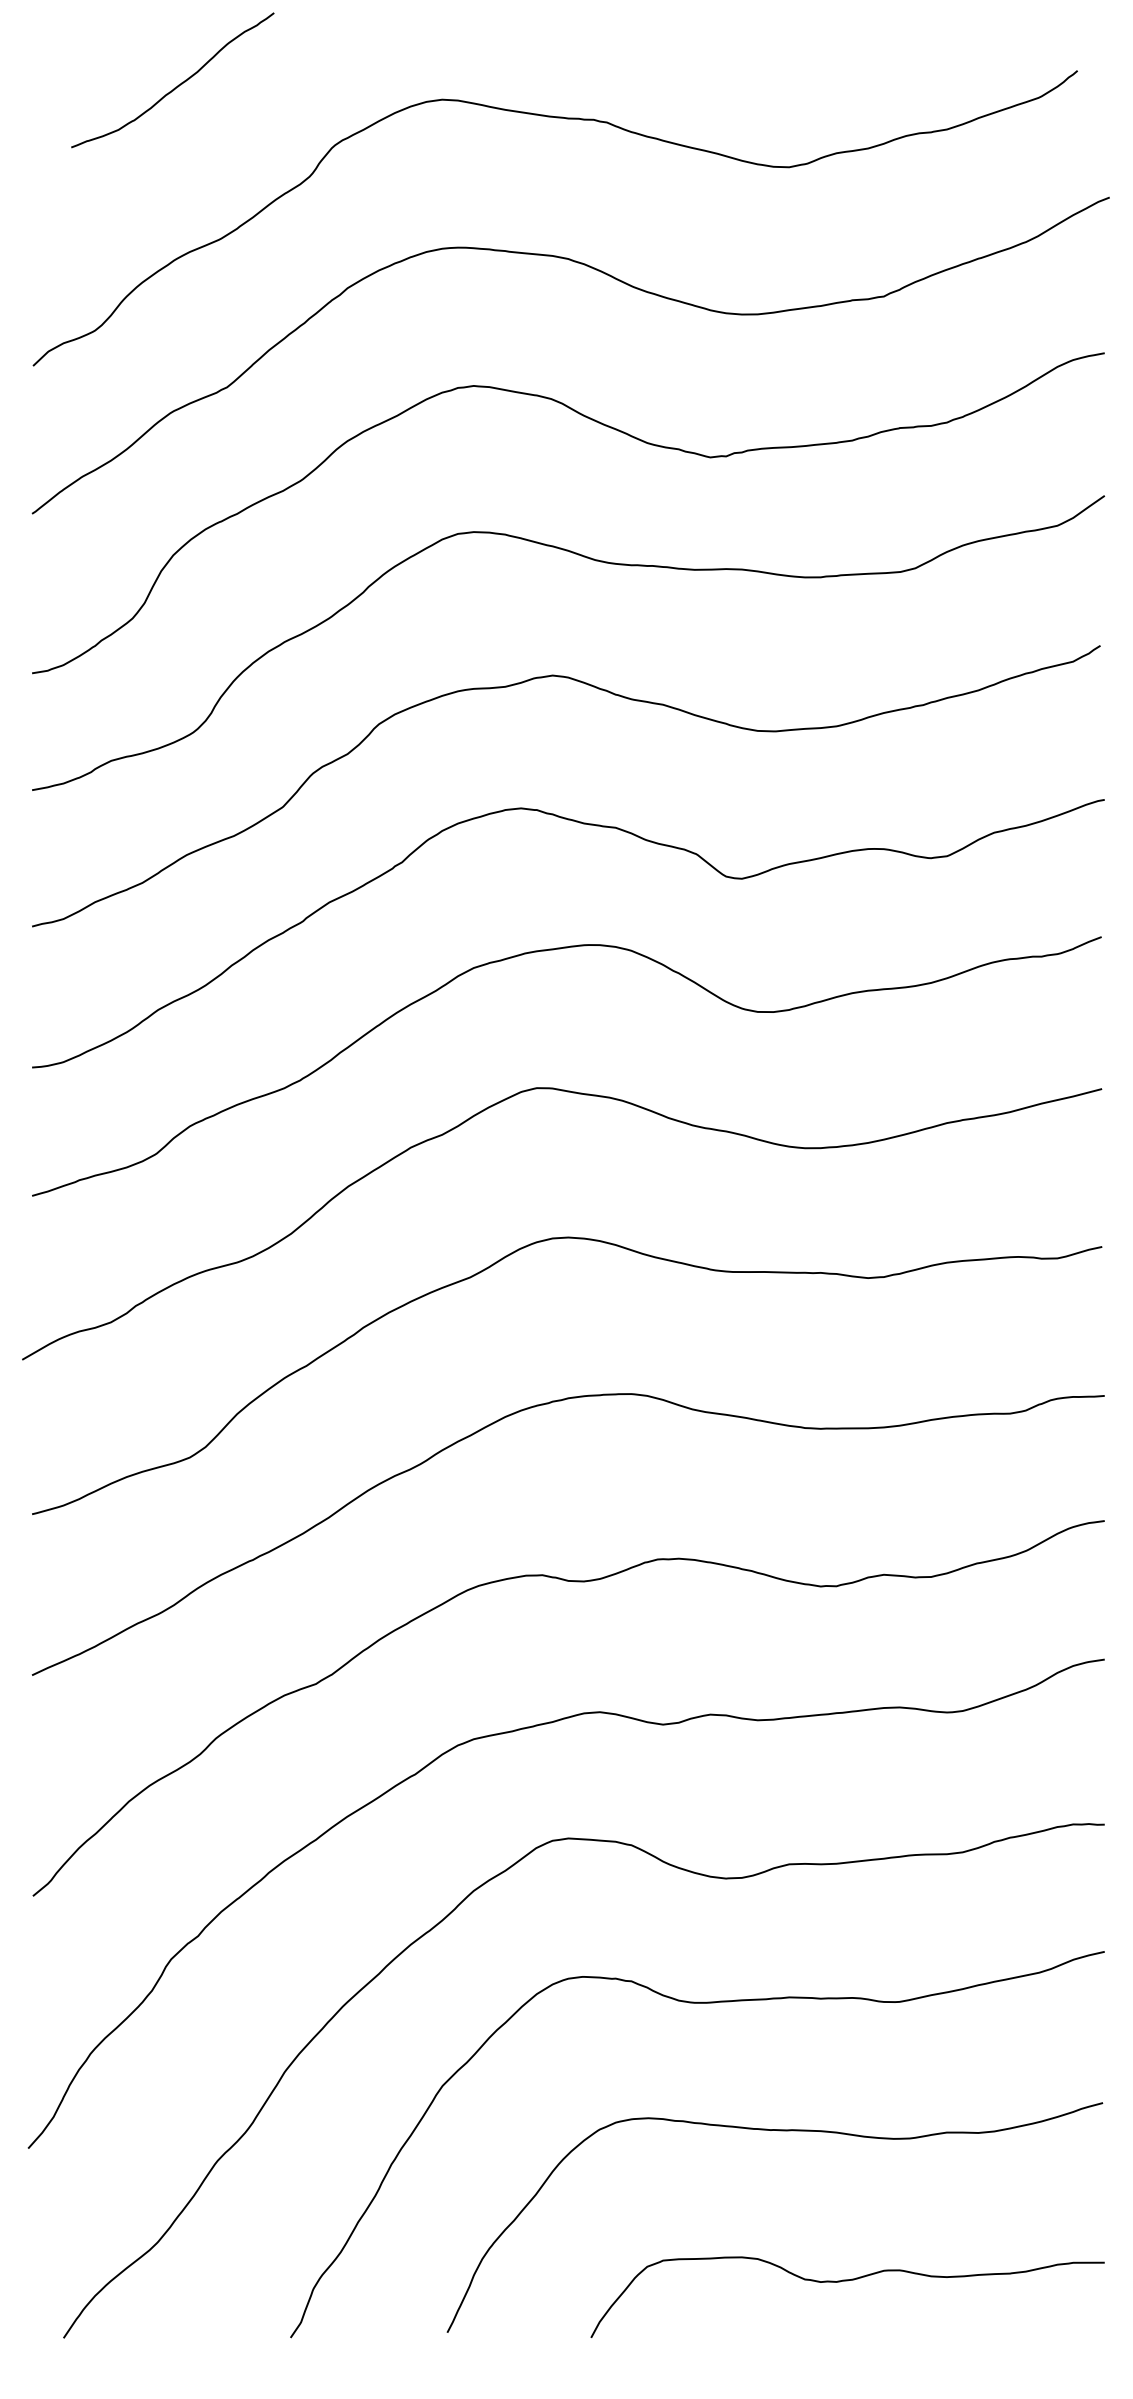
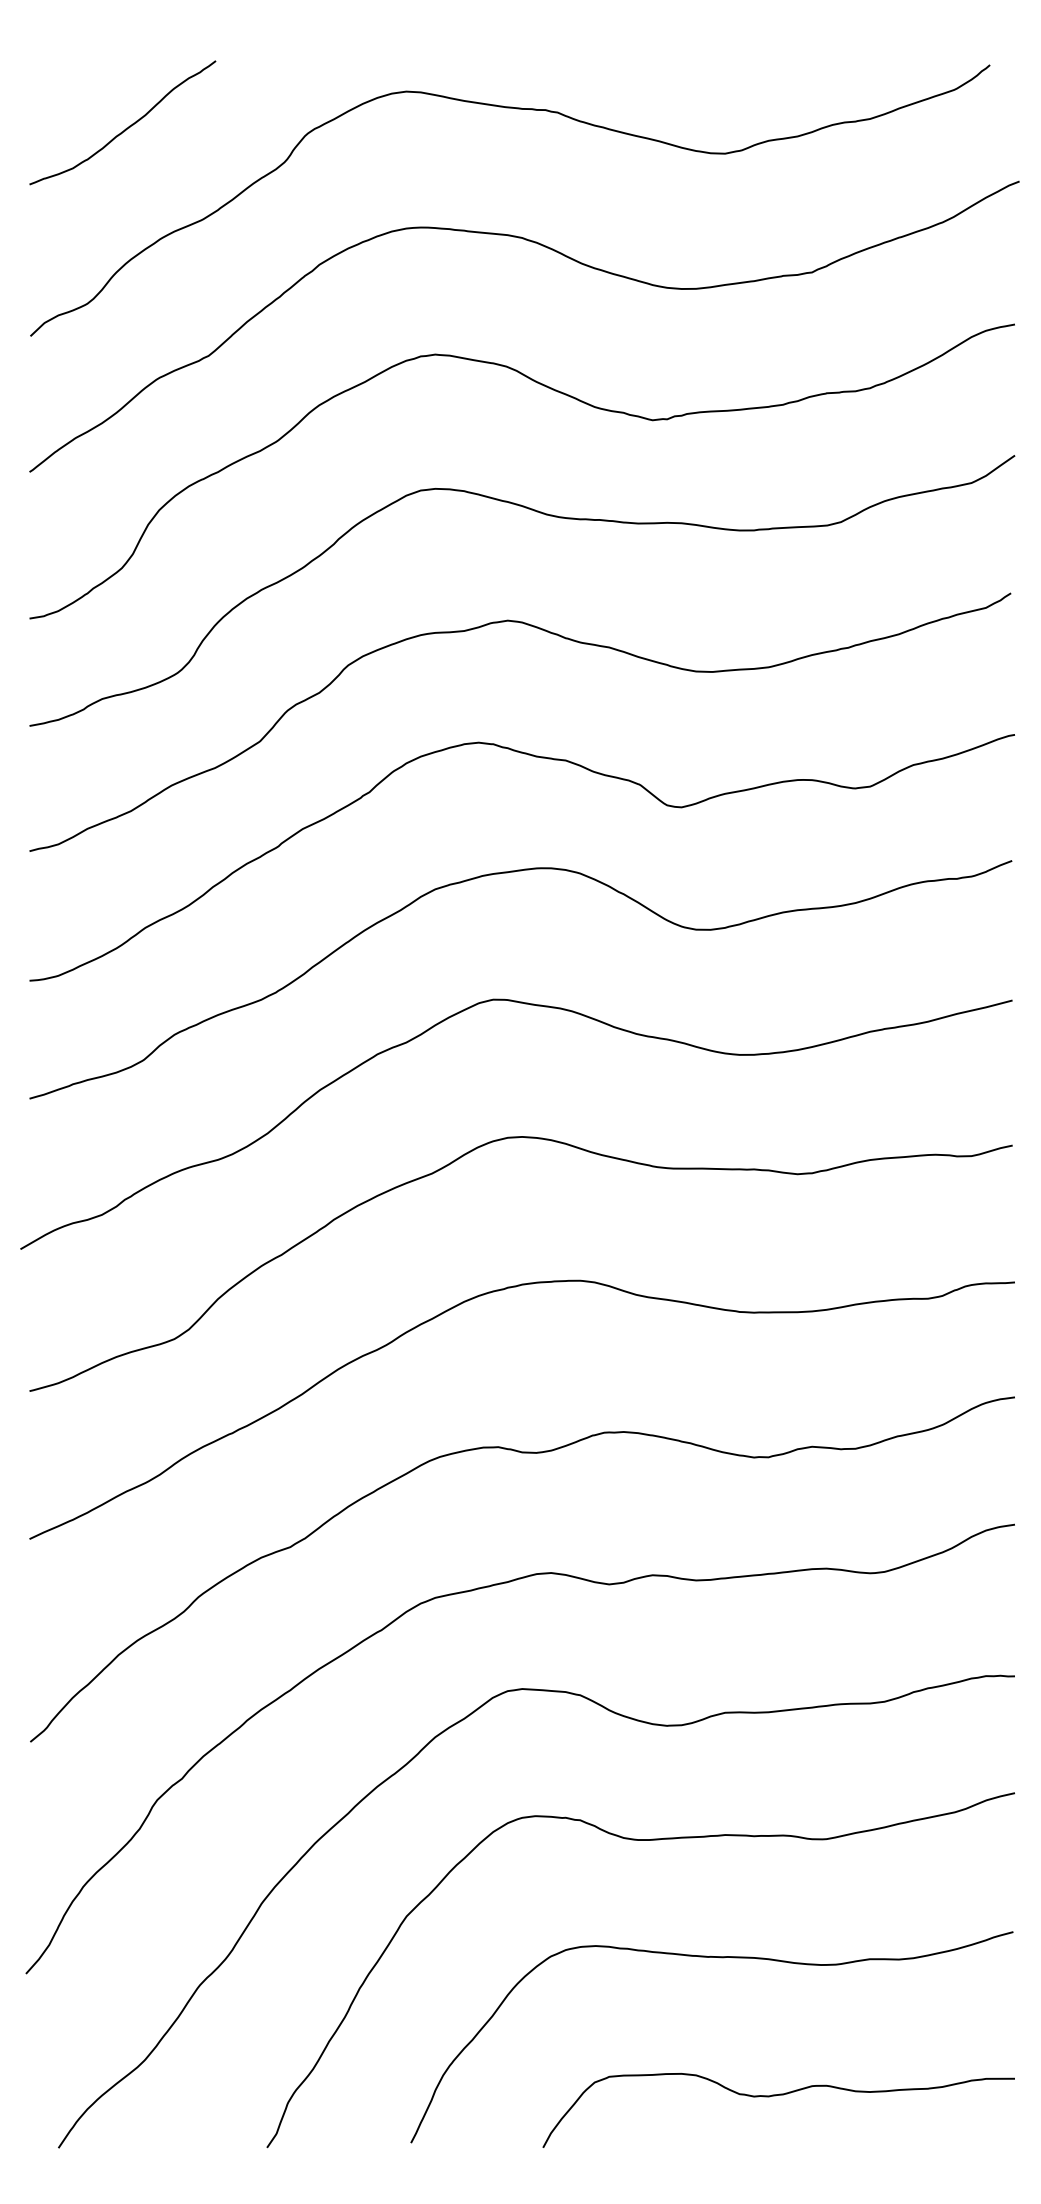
curve: (175, 86) -> (125, 128), moved

